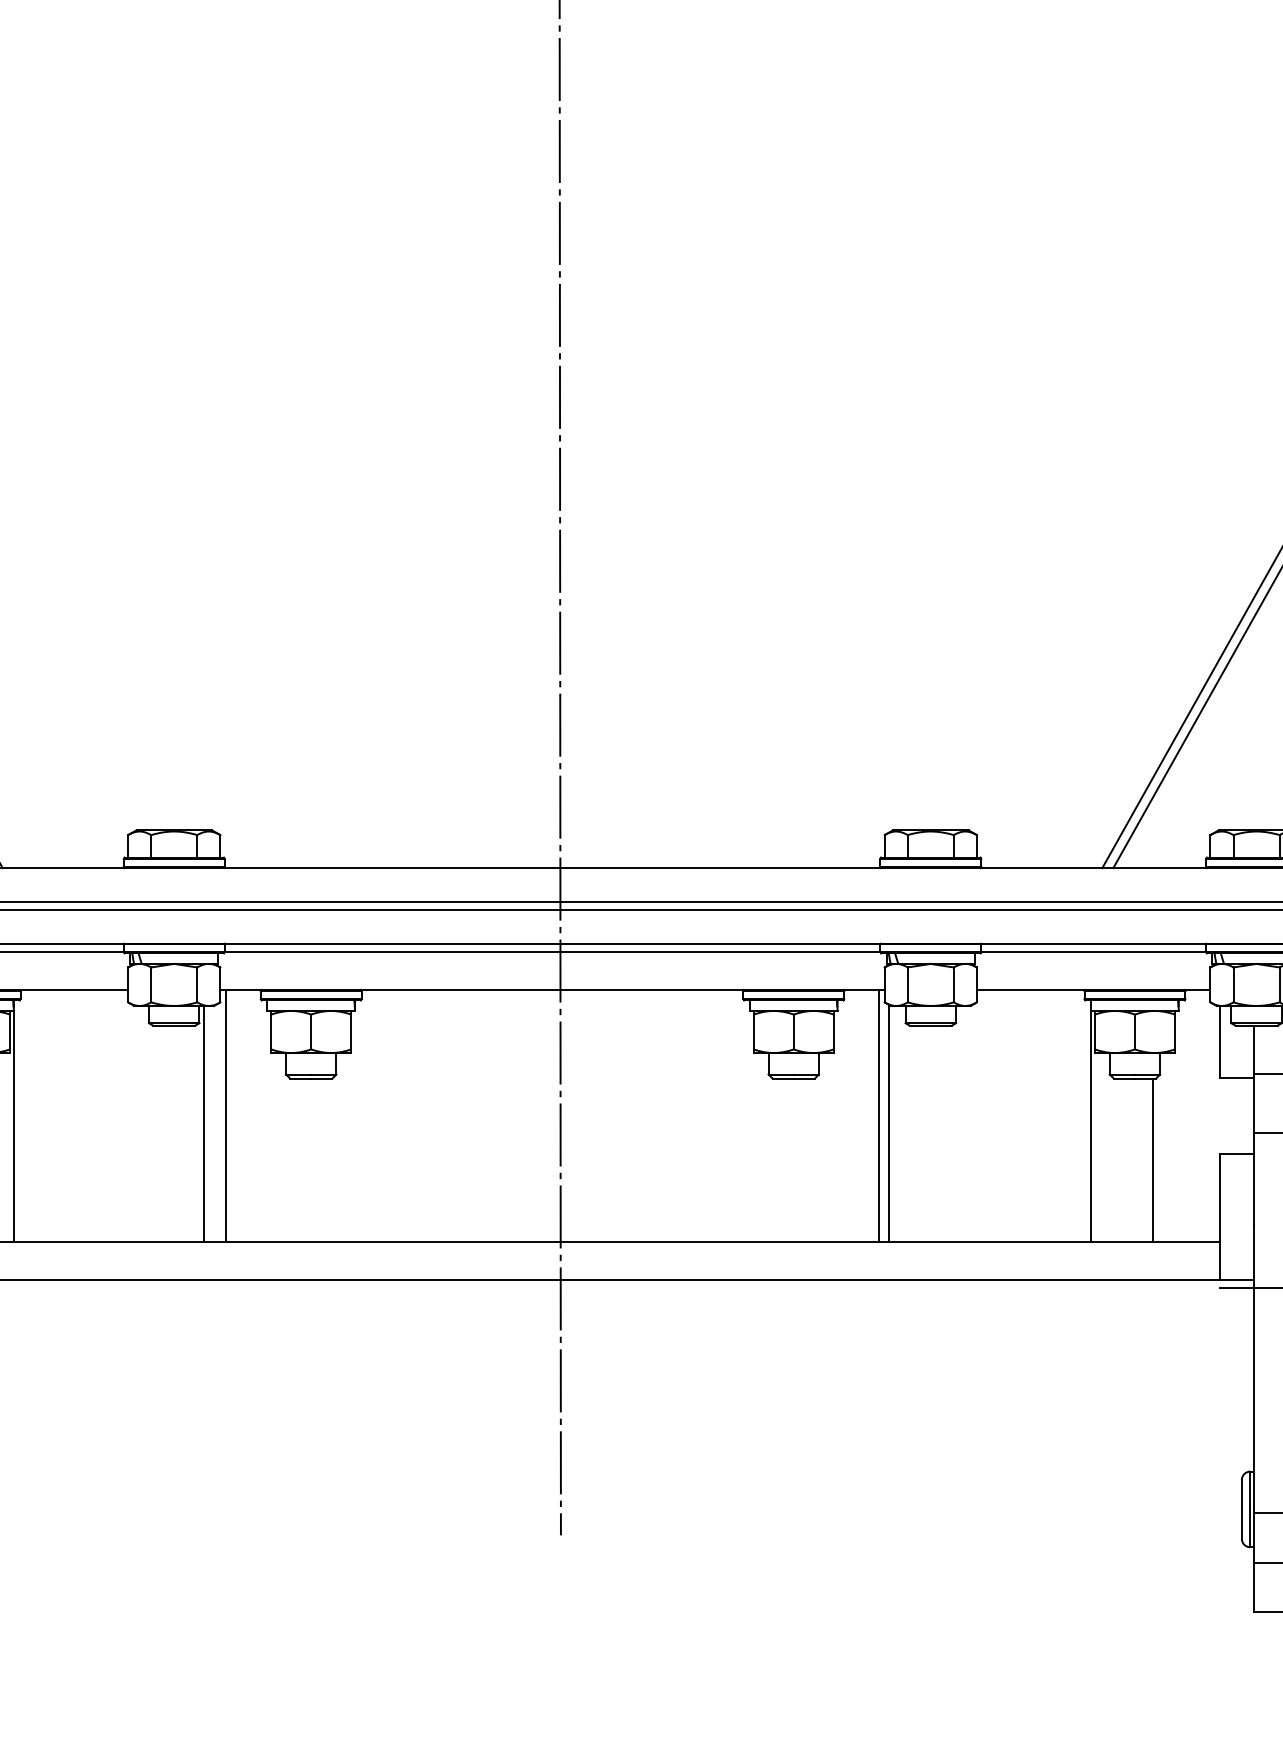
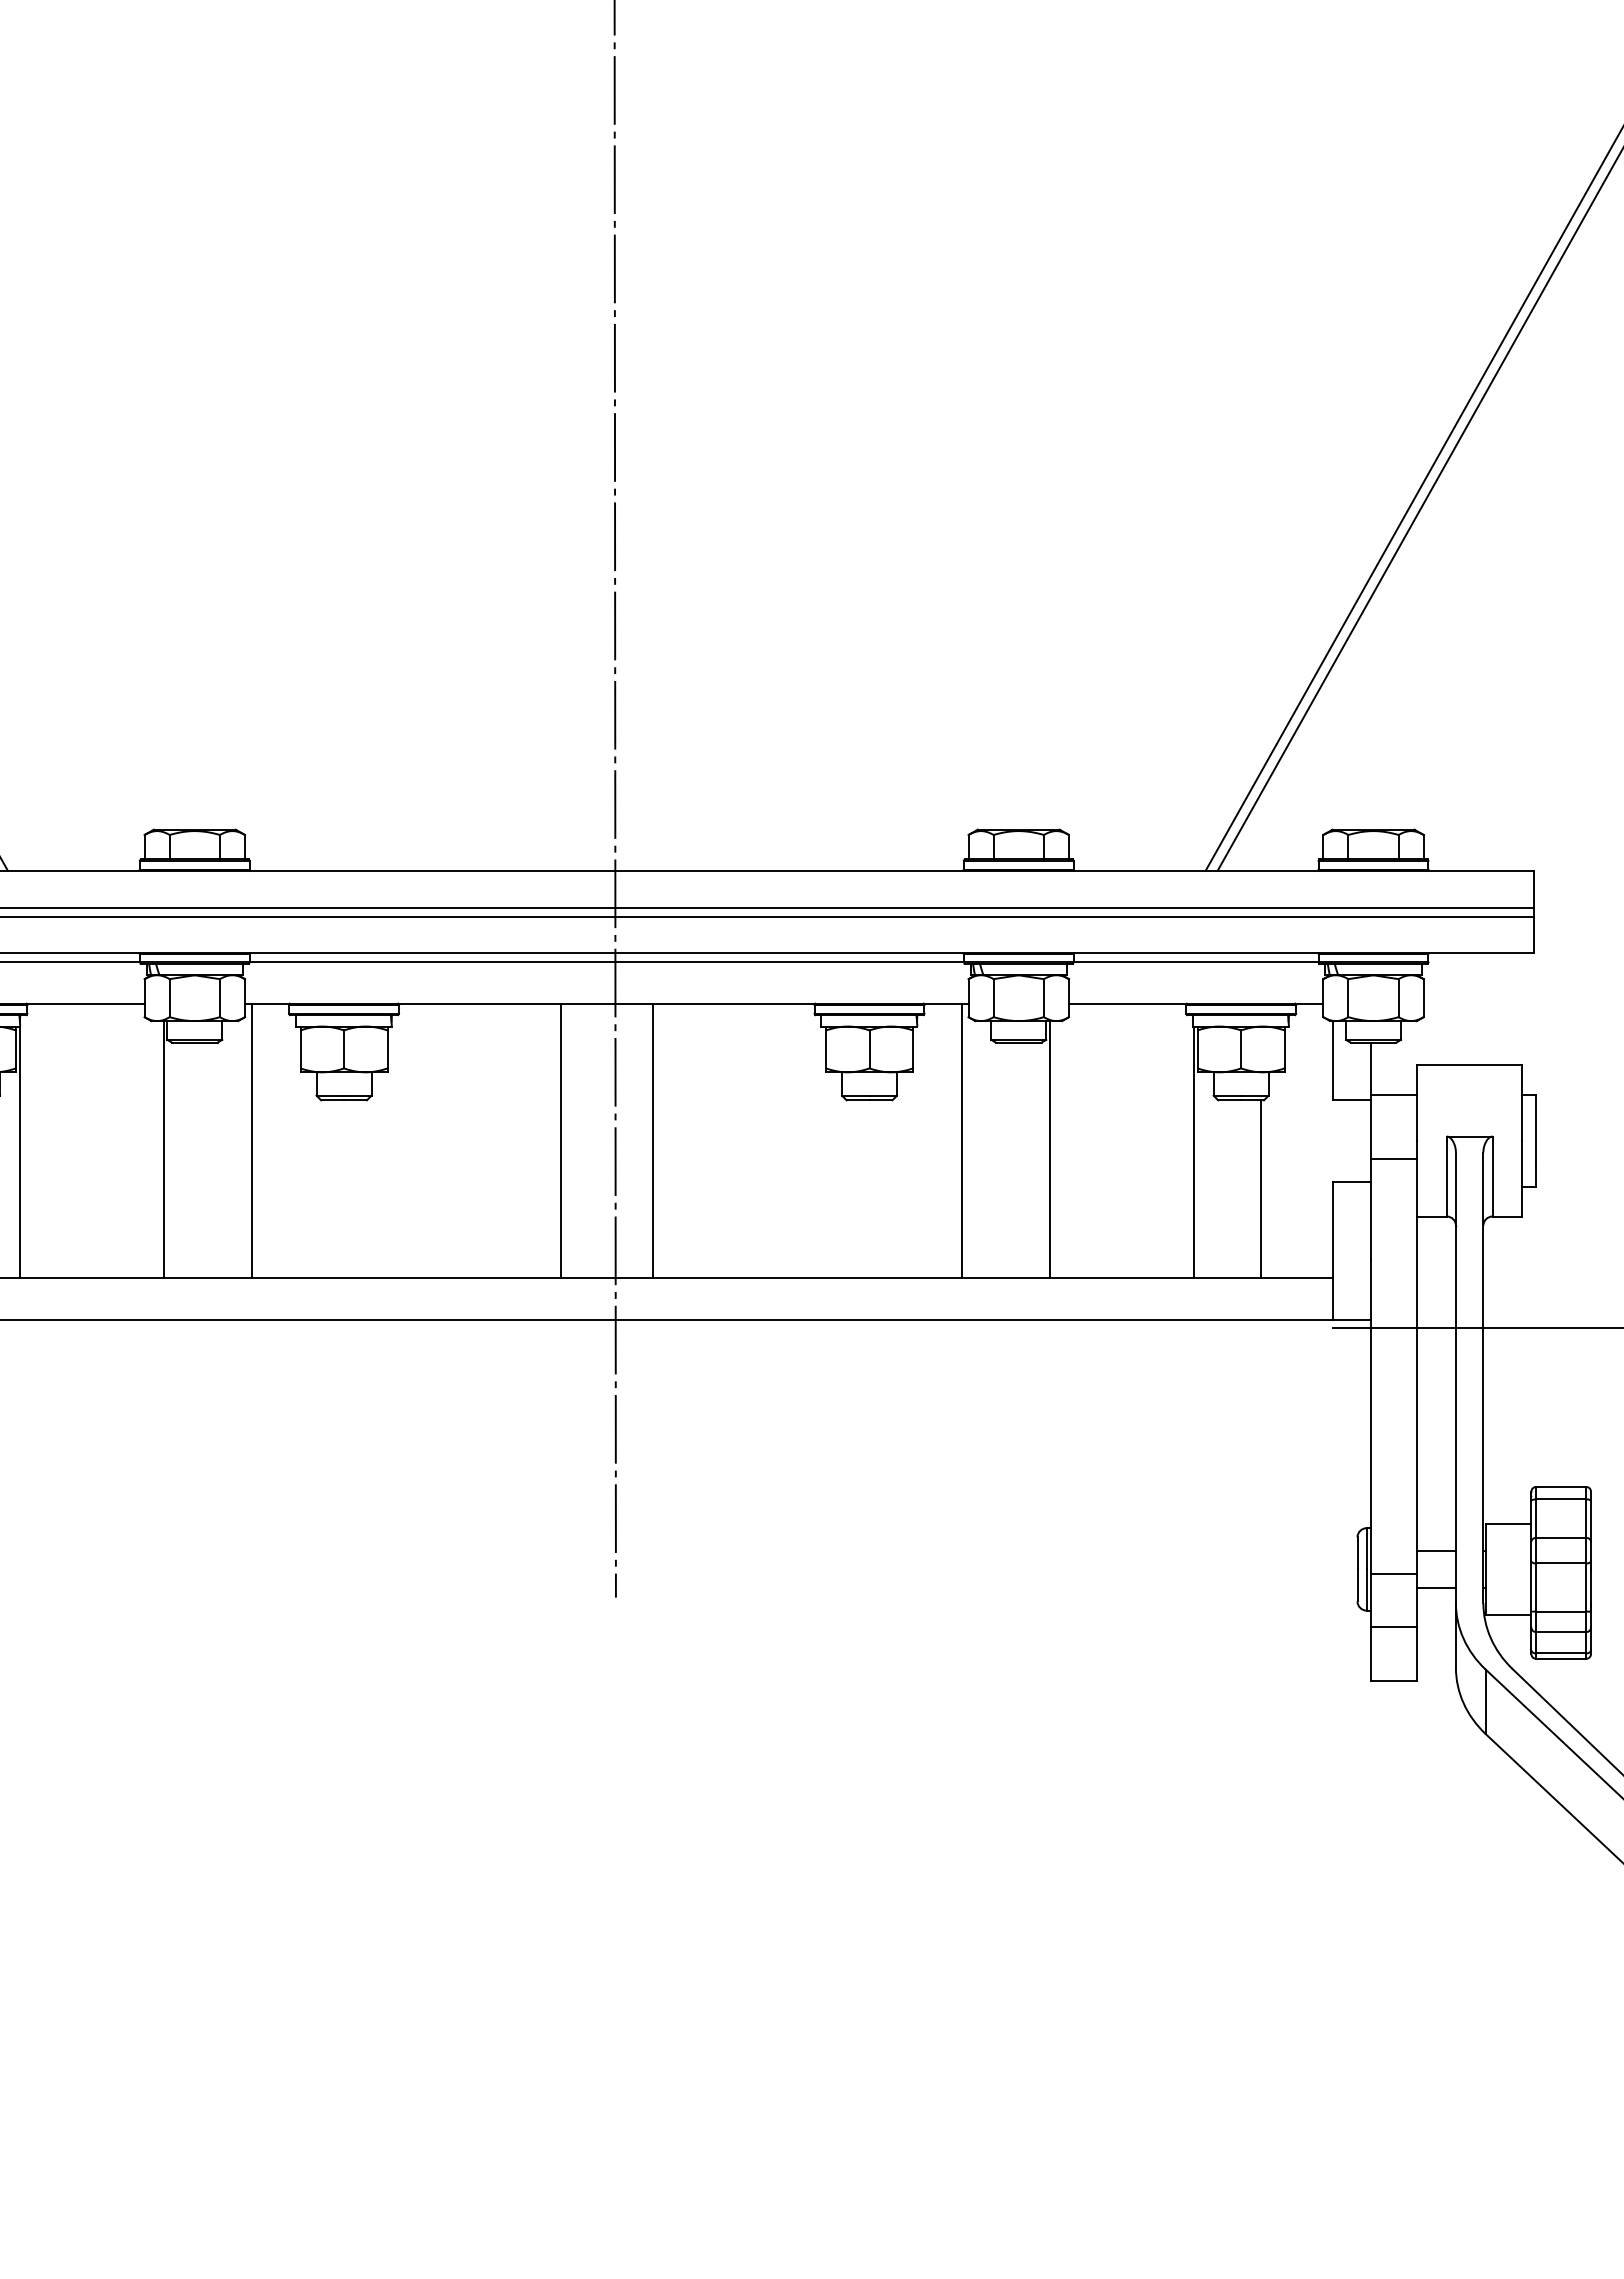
line: (510, 1115) -> (561, 1140), added
line: (594, 1115) -> (652, 1140), added
line: (203, 1123) -> (163, 1149), moved
line: (888, 1123) -> (1049, 1149), moved

